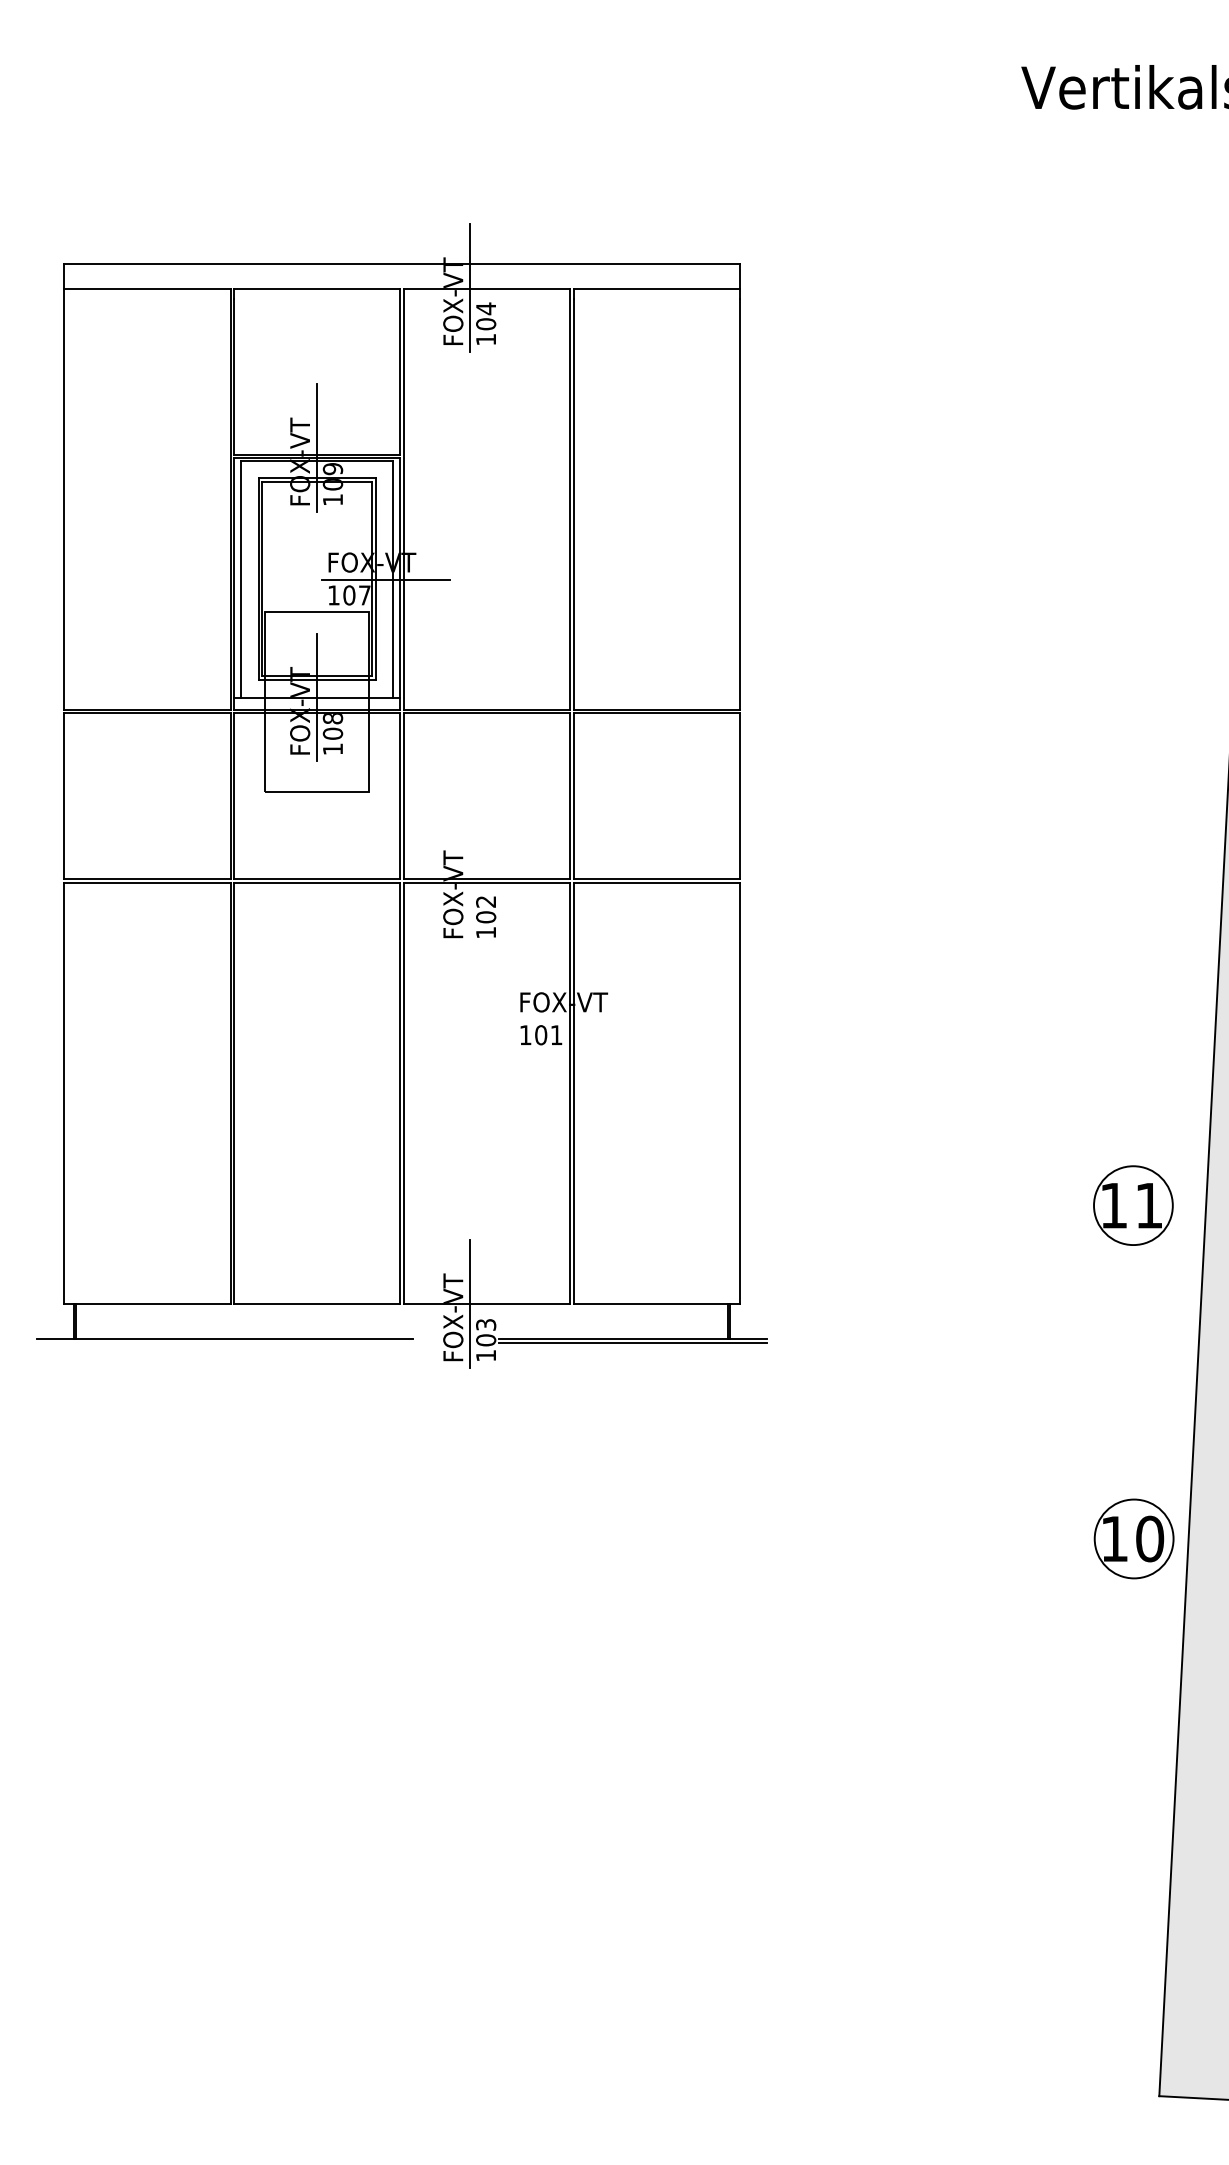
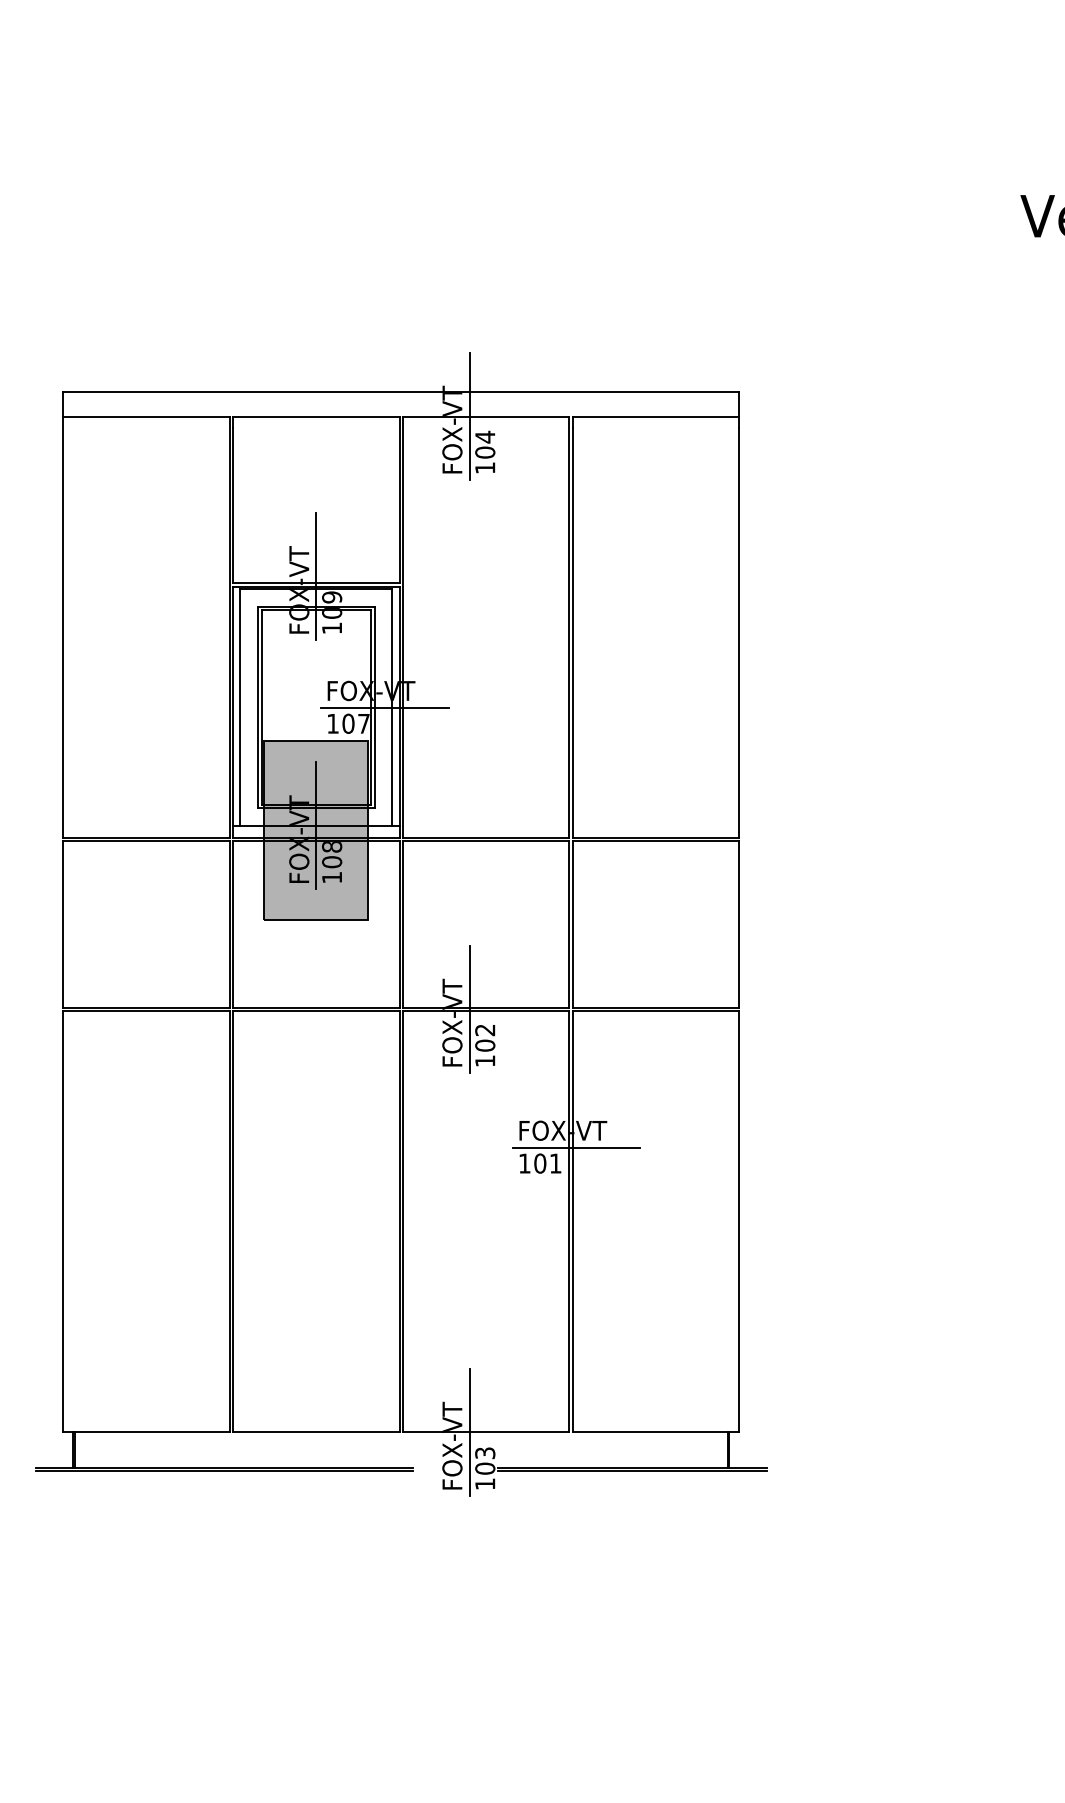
fill: (317, 701) -> (316, 829), added
line: (470, 880) -> (469, 1008), added
line: (577, 1019) -> (576, 1147), added
line: (224, 1342) -> (223, 1470), added

